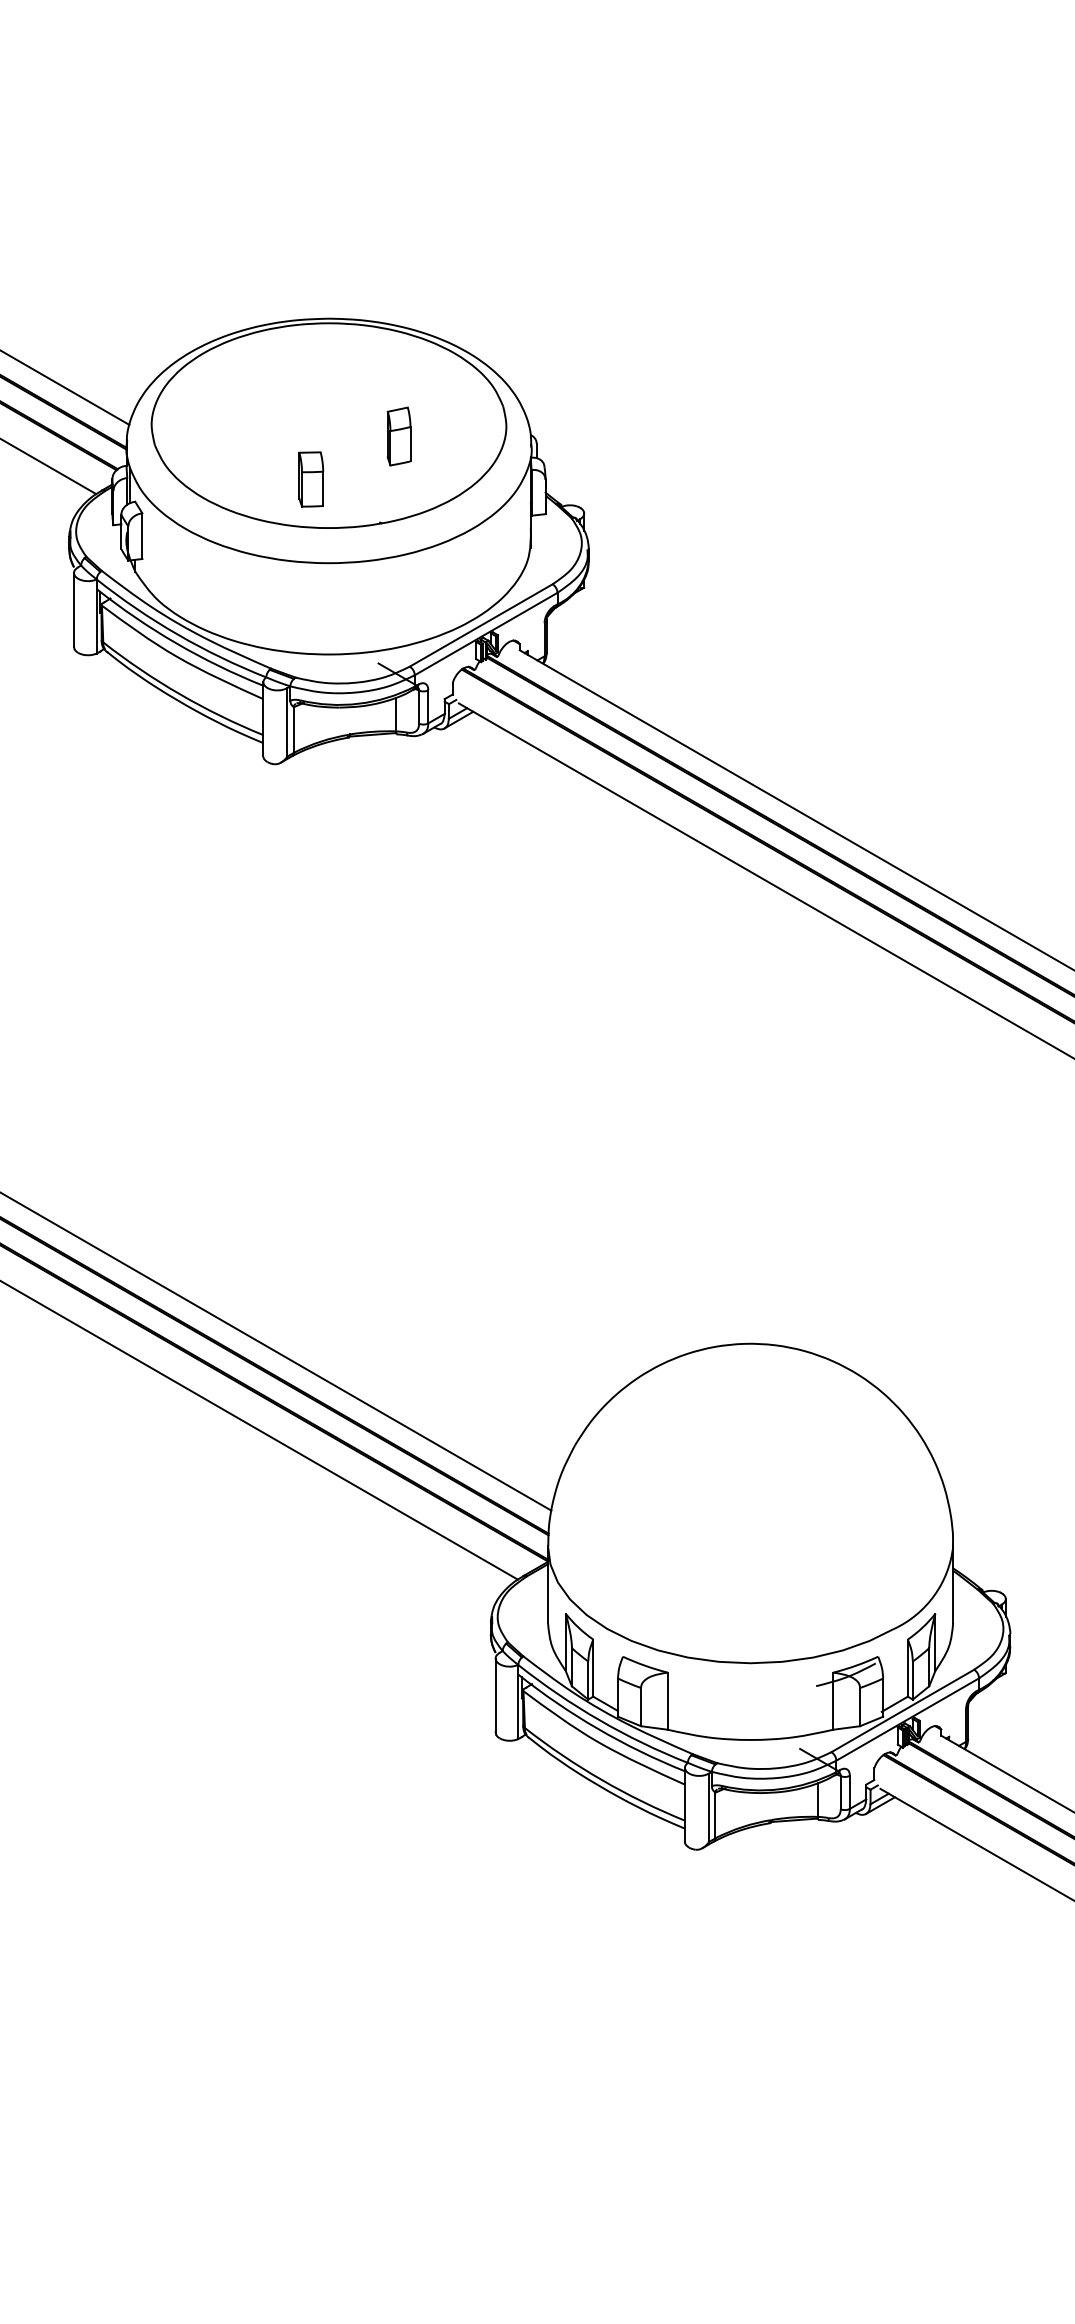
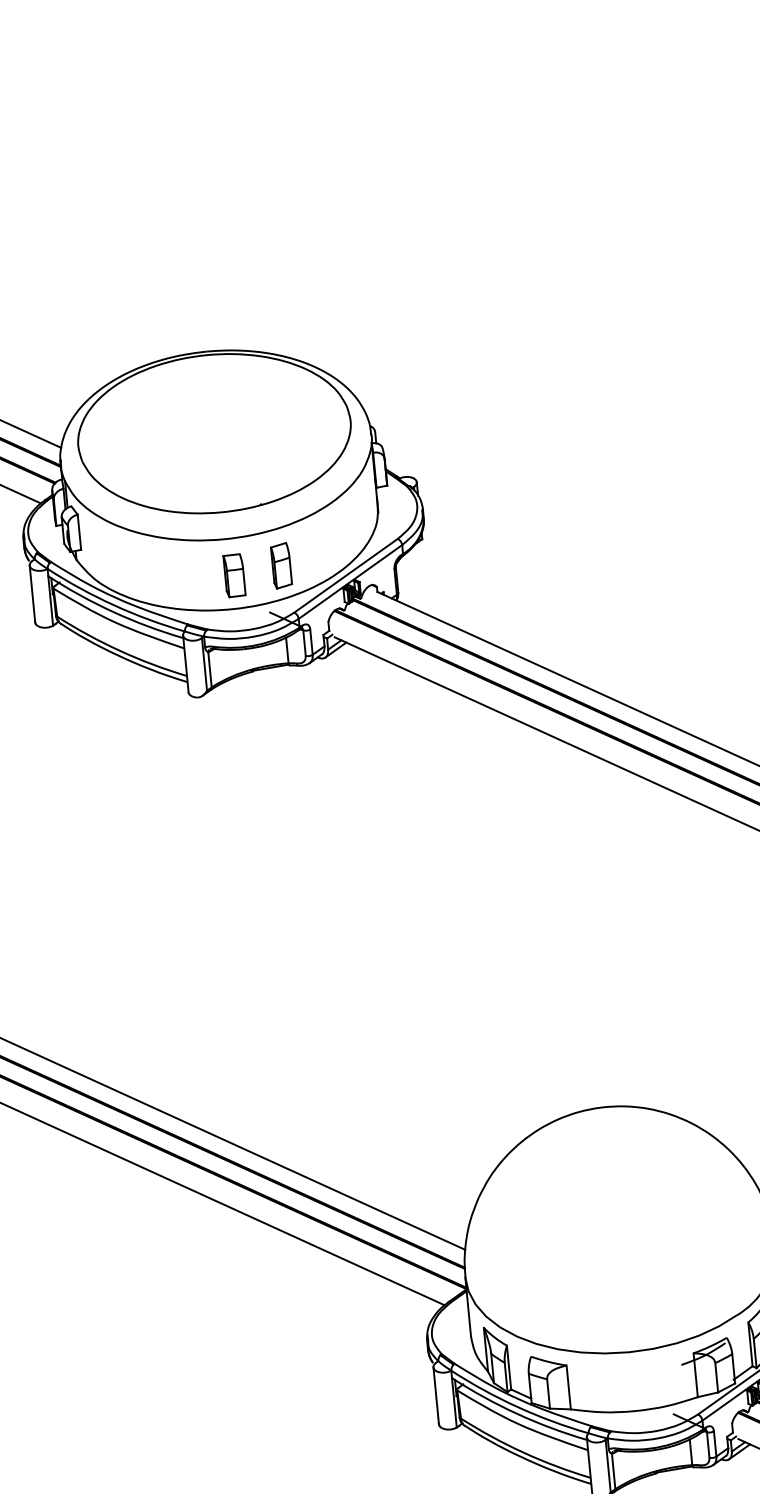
part: (398, 436) -> (281, 565), moved
part: (311, 479) -> (234, 575), moved

